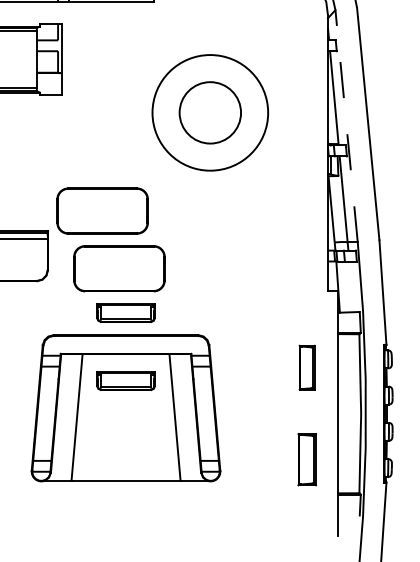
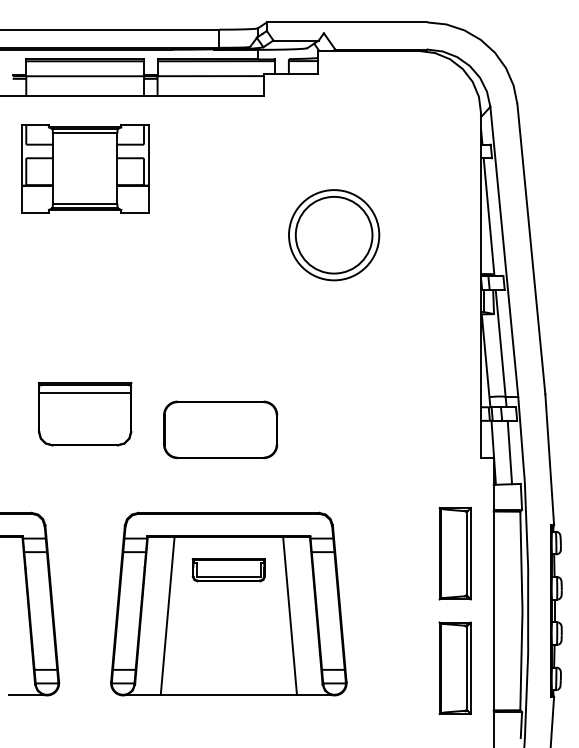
circle: (210, 113) -> (334, 235), size x0.62
line: (346, 125) -> (504, 251), dashed -> solid
part: (102, 210) -> (199, 357), removed
line: (350, 286) -> (509, 452), added
part: (125, 313) -> (228, 485), removed
part: (306, 367) -> (454, 553), size x1.67
part: (306, 459) -> (454, 668), size x1.43

